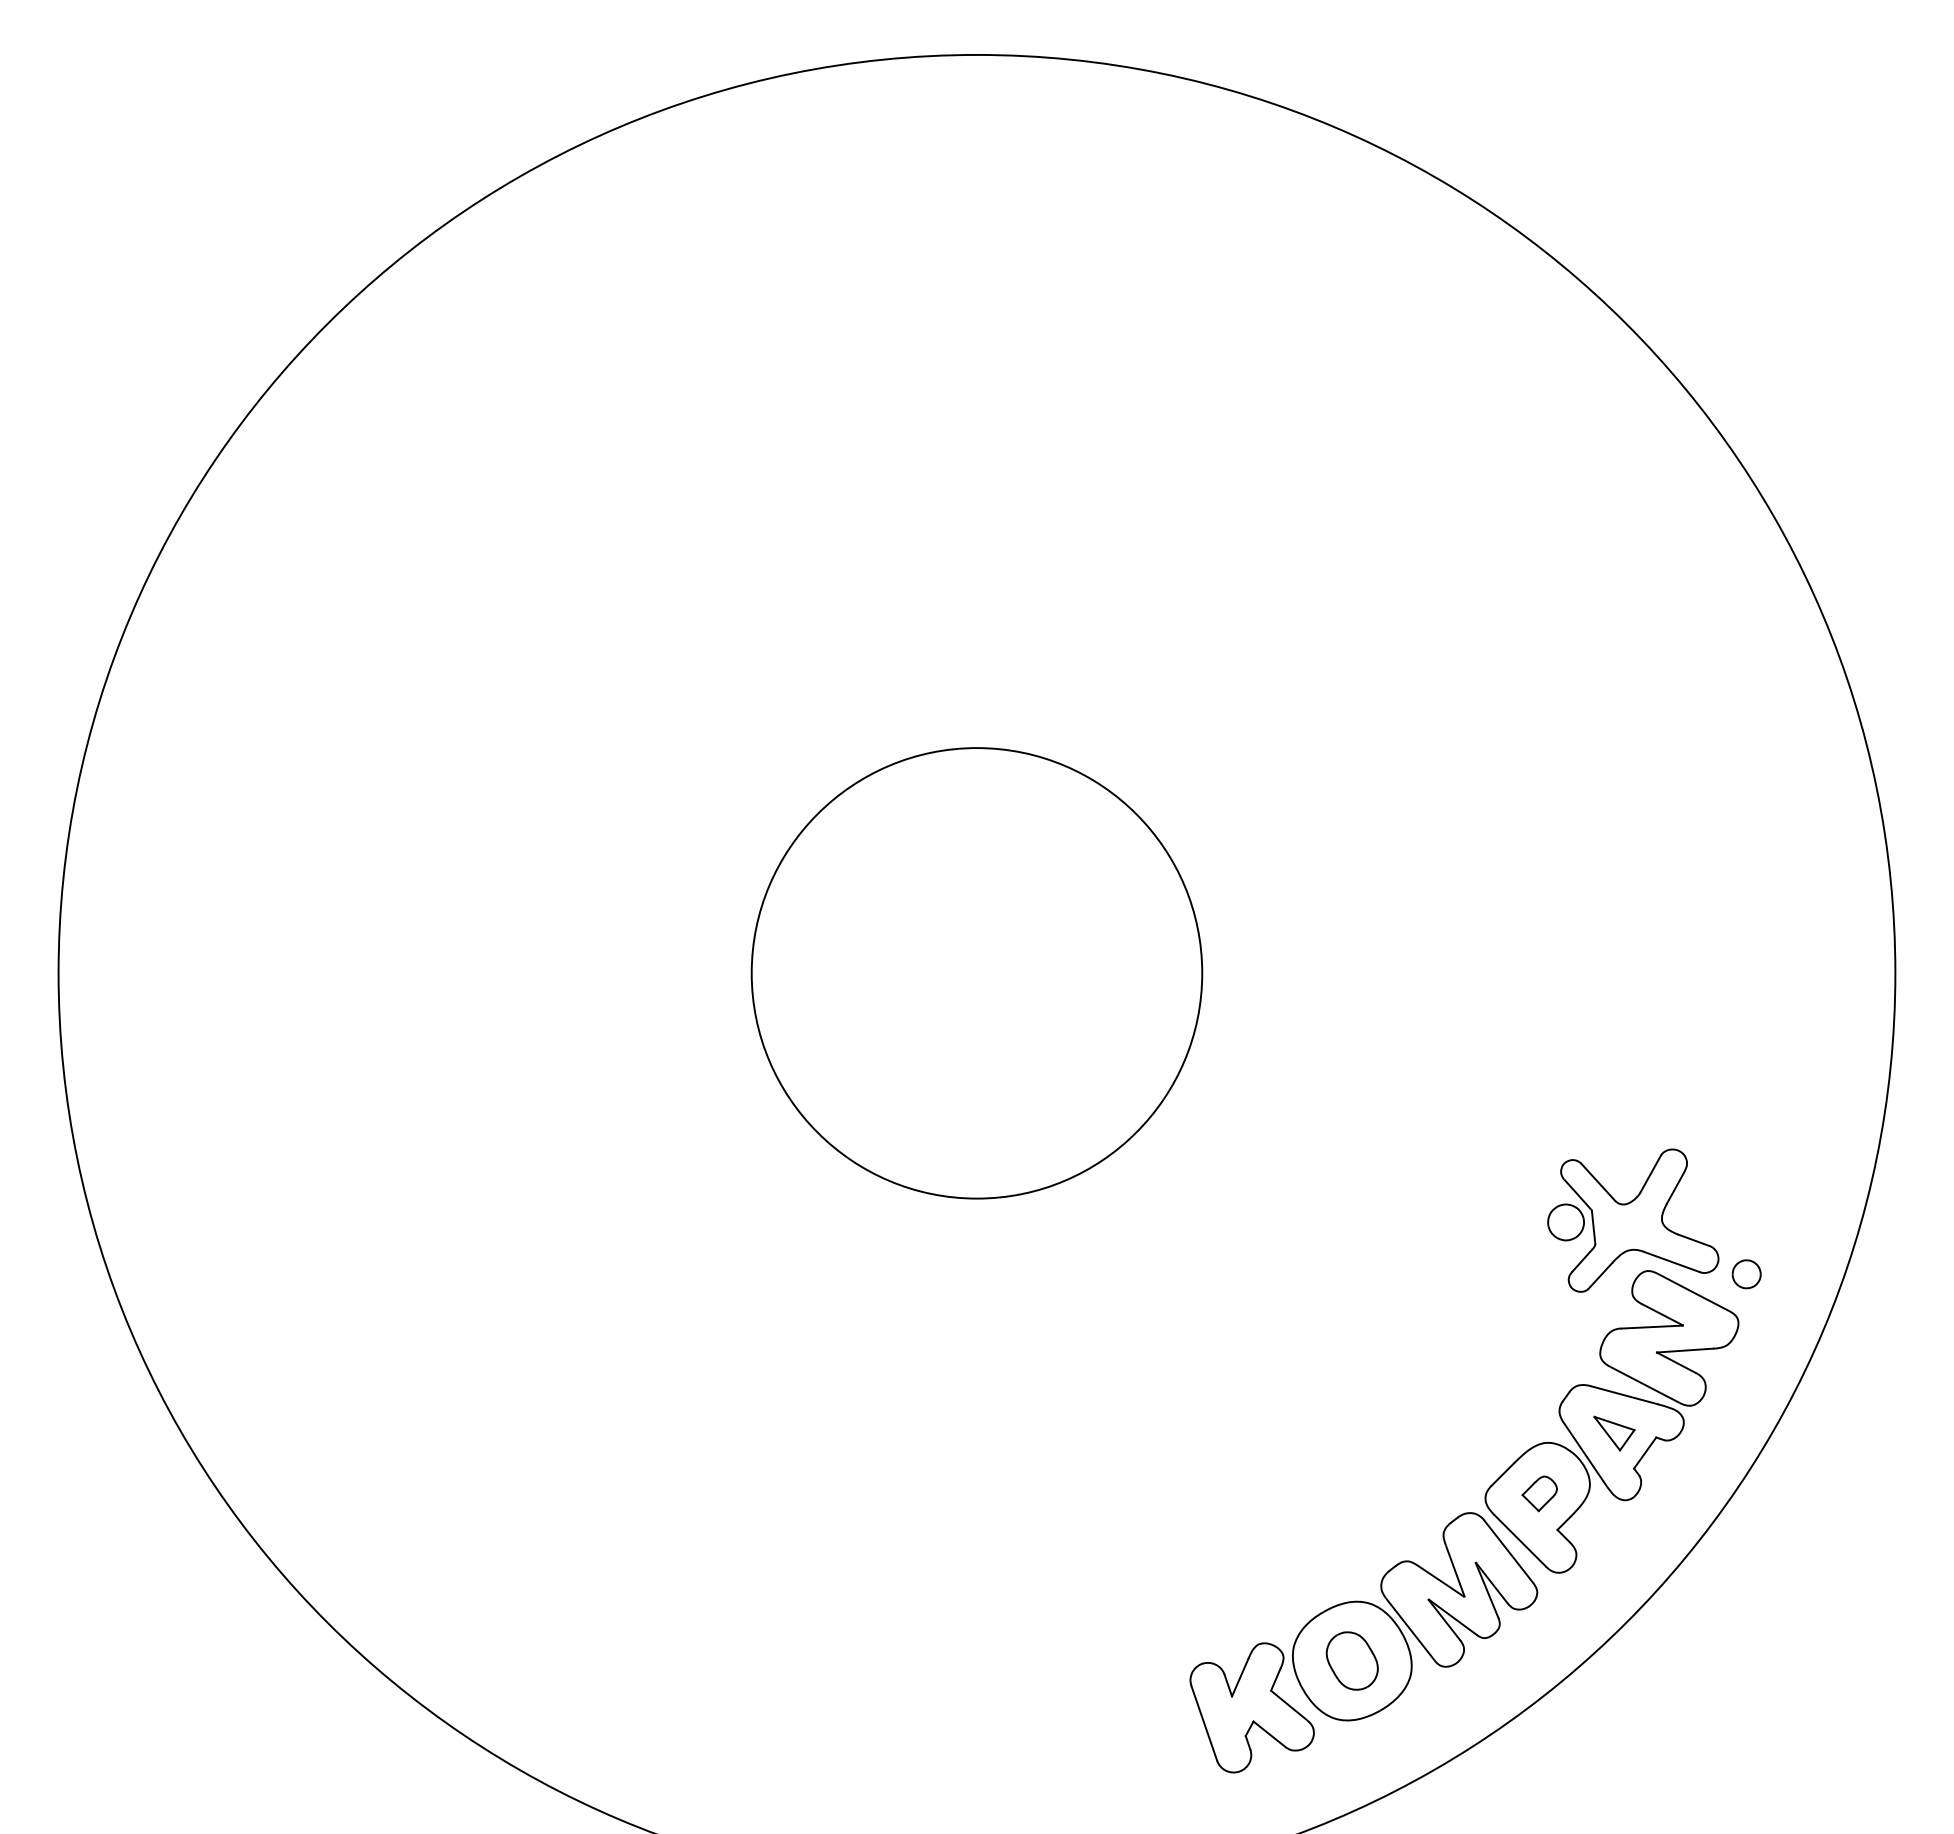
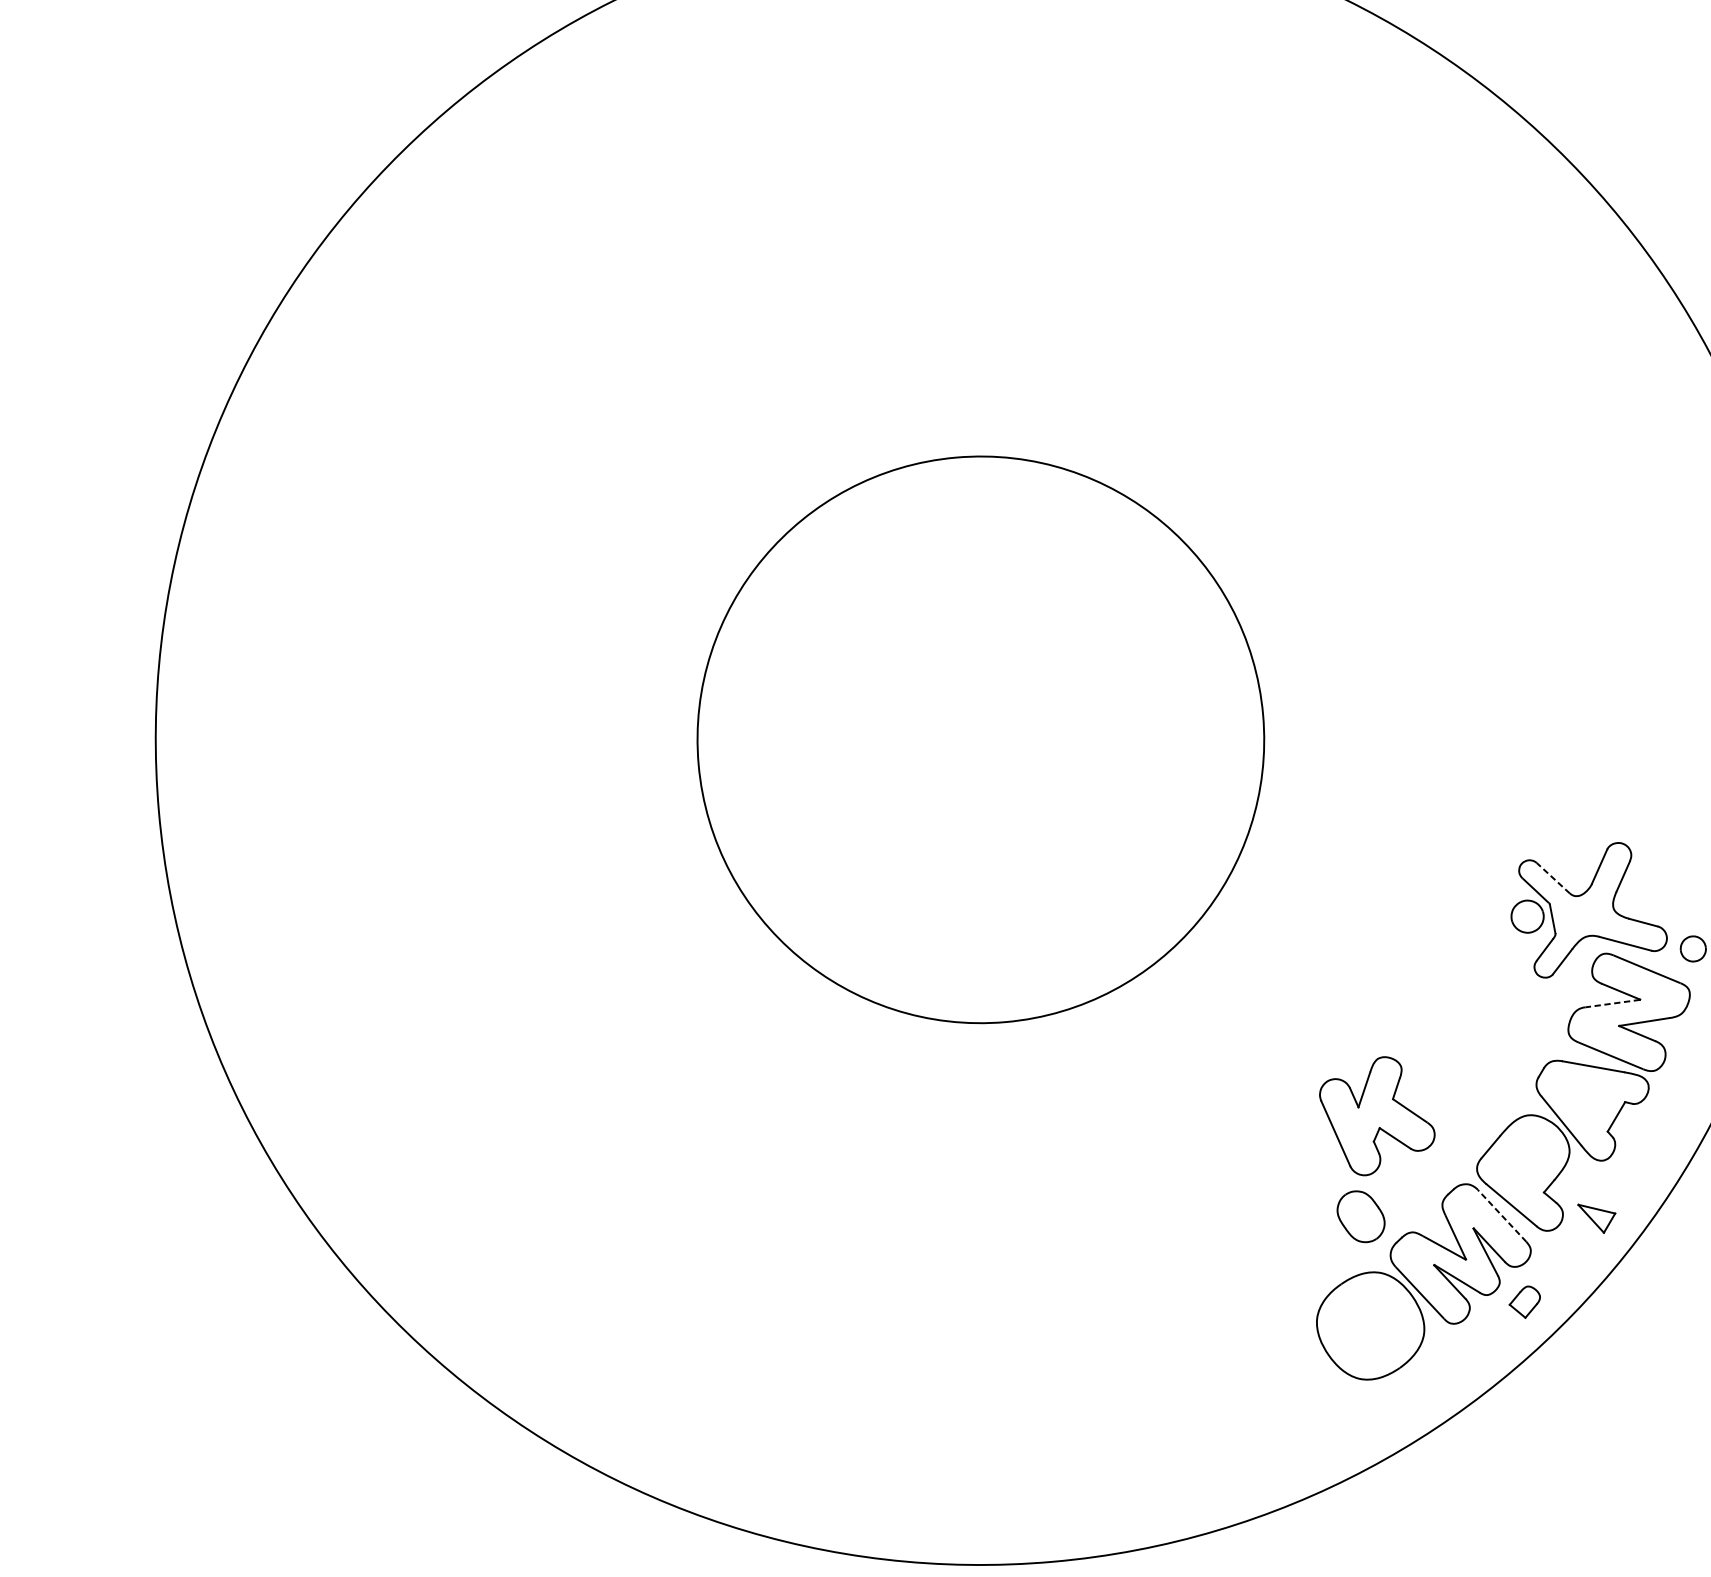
circle: (976, 973) -> (980, 740), size x1.4
line: (1597, 1181) -> (1552, 877), solid -> dashed
line: (1652, 1327) -> (1613, 1003), solid -> dashed
part: (1614, 1433) -> (1597, 1218), moved
part: (1539, 1493) -> (1524, 1302), moved
line: (1508, 1551) -> (1501, 1215), solid -> dashed
part: (1351, 1660) -> (1360, 1216), moved
part: (1251, 1707) -> (1376, 1115), moved

